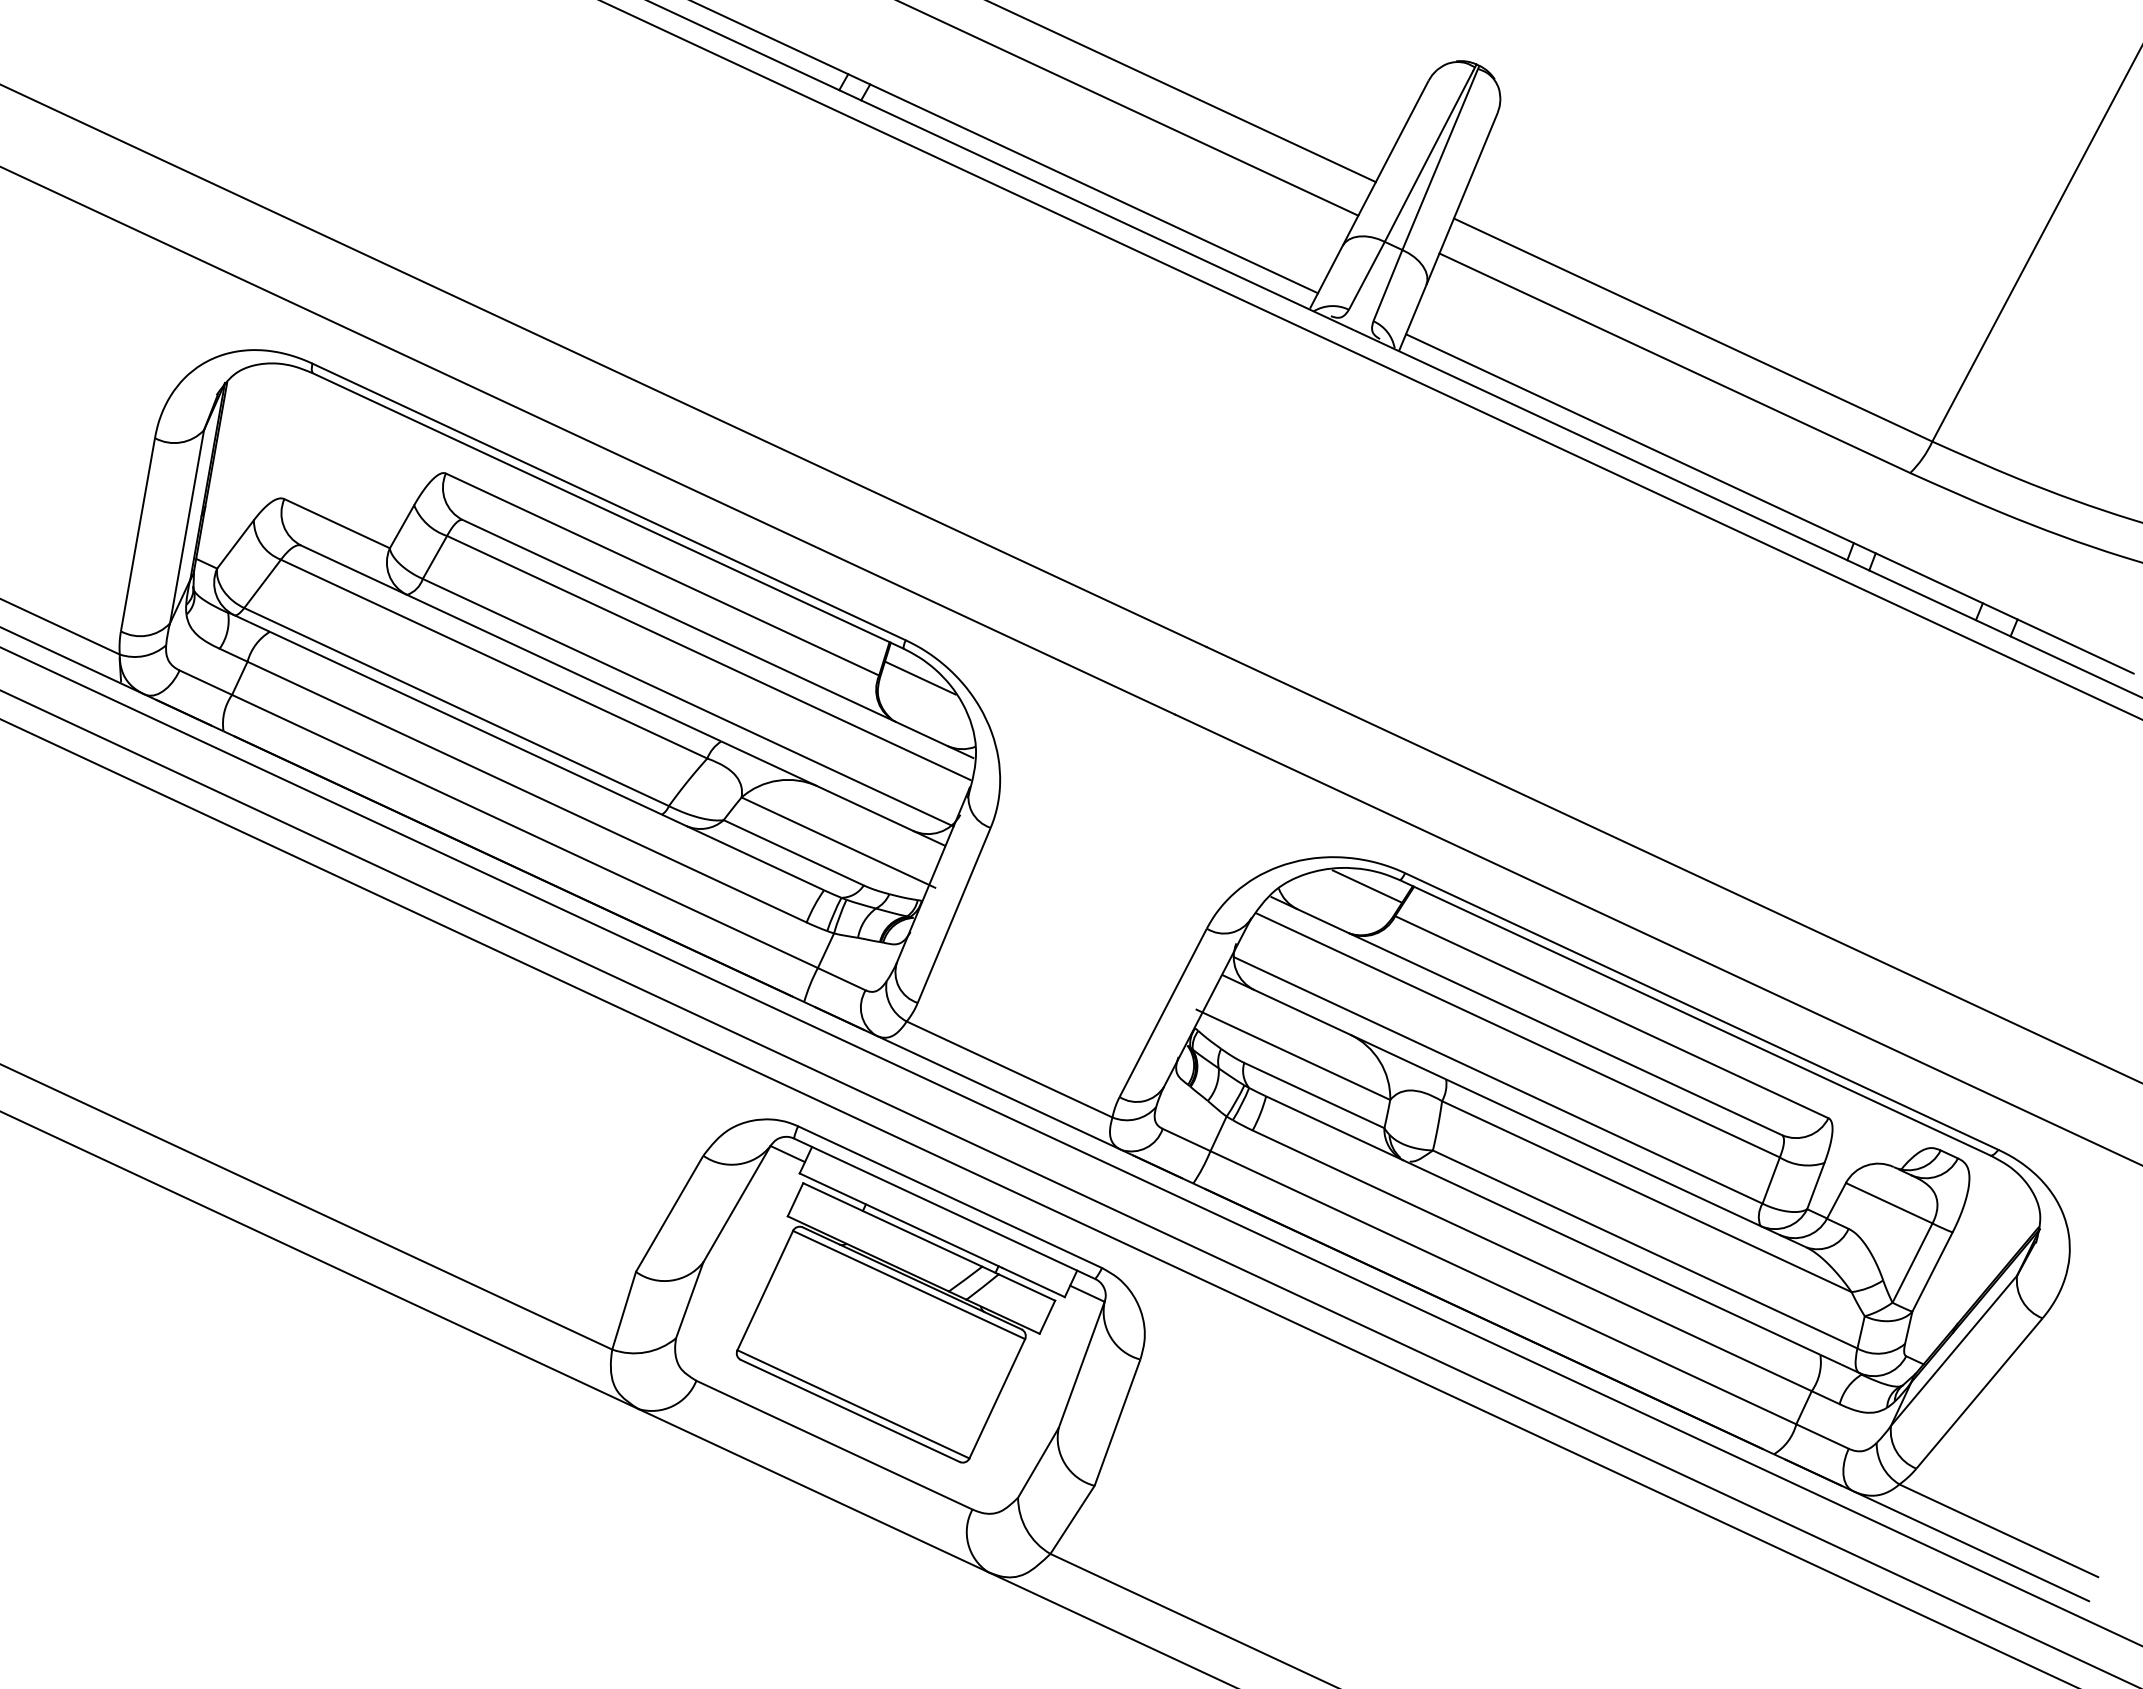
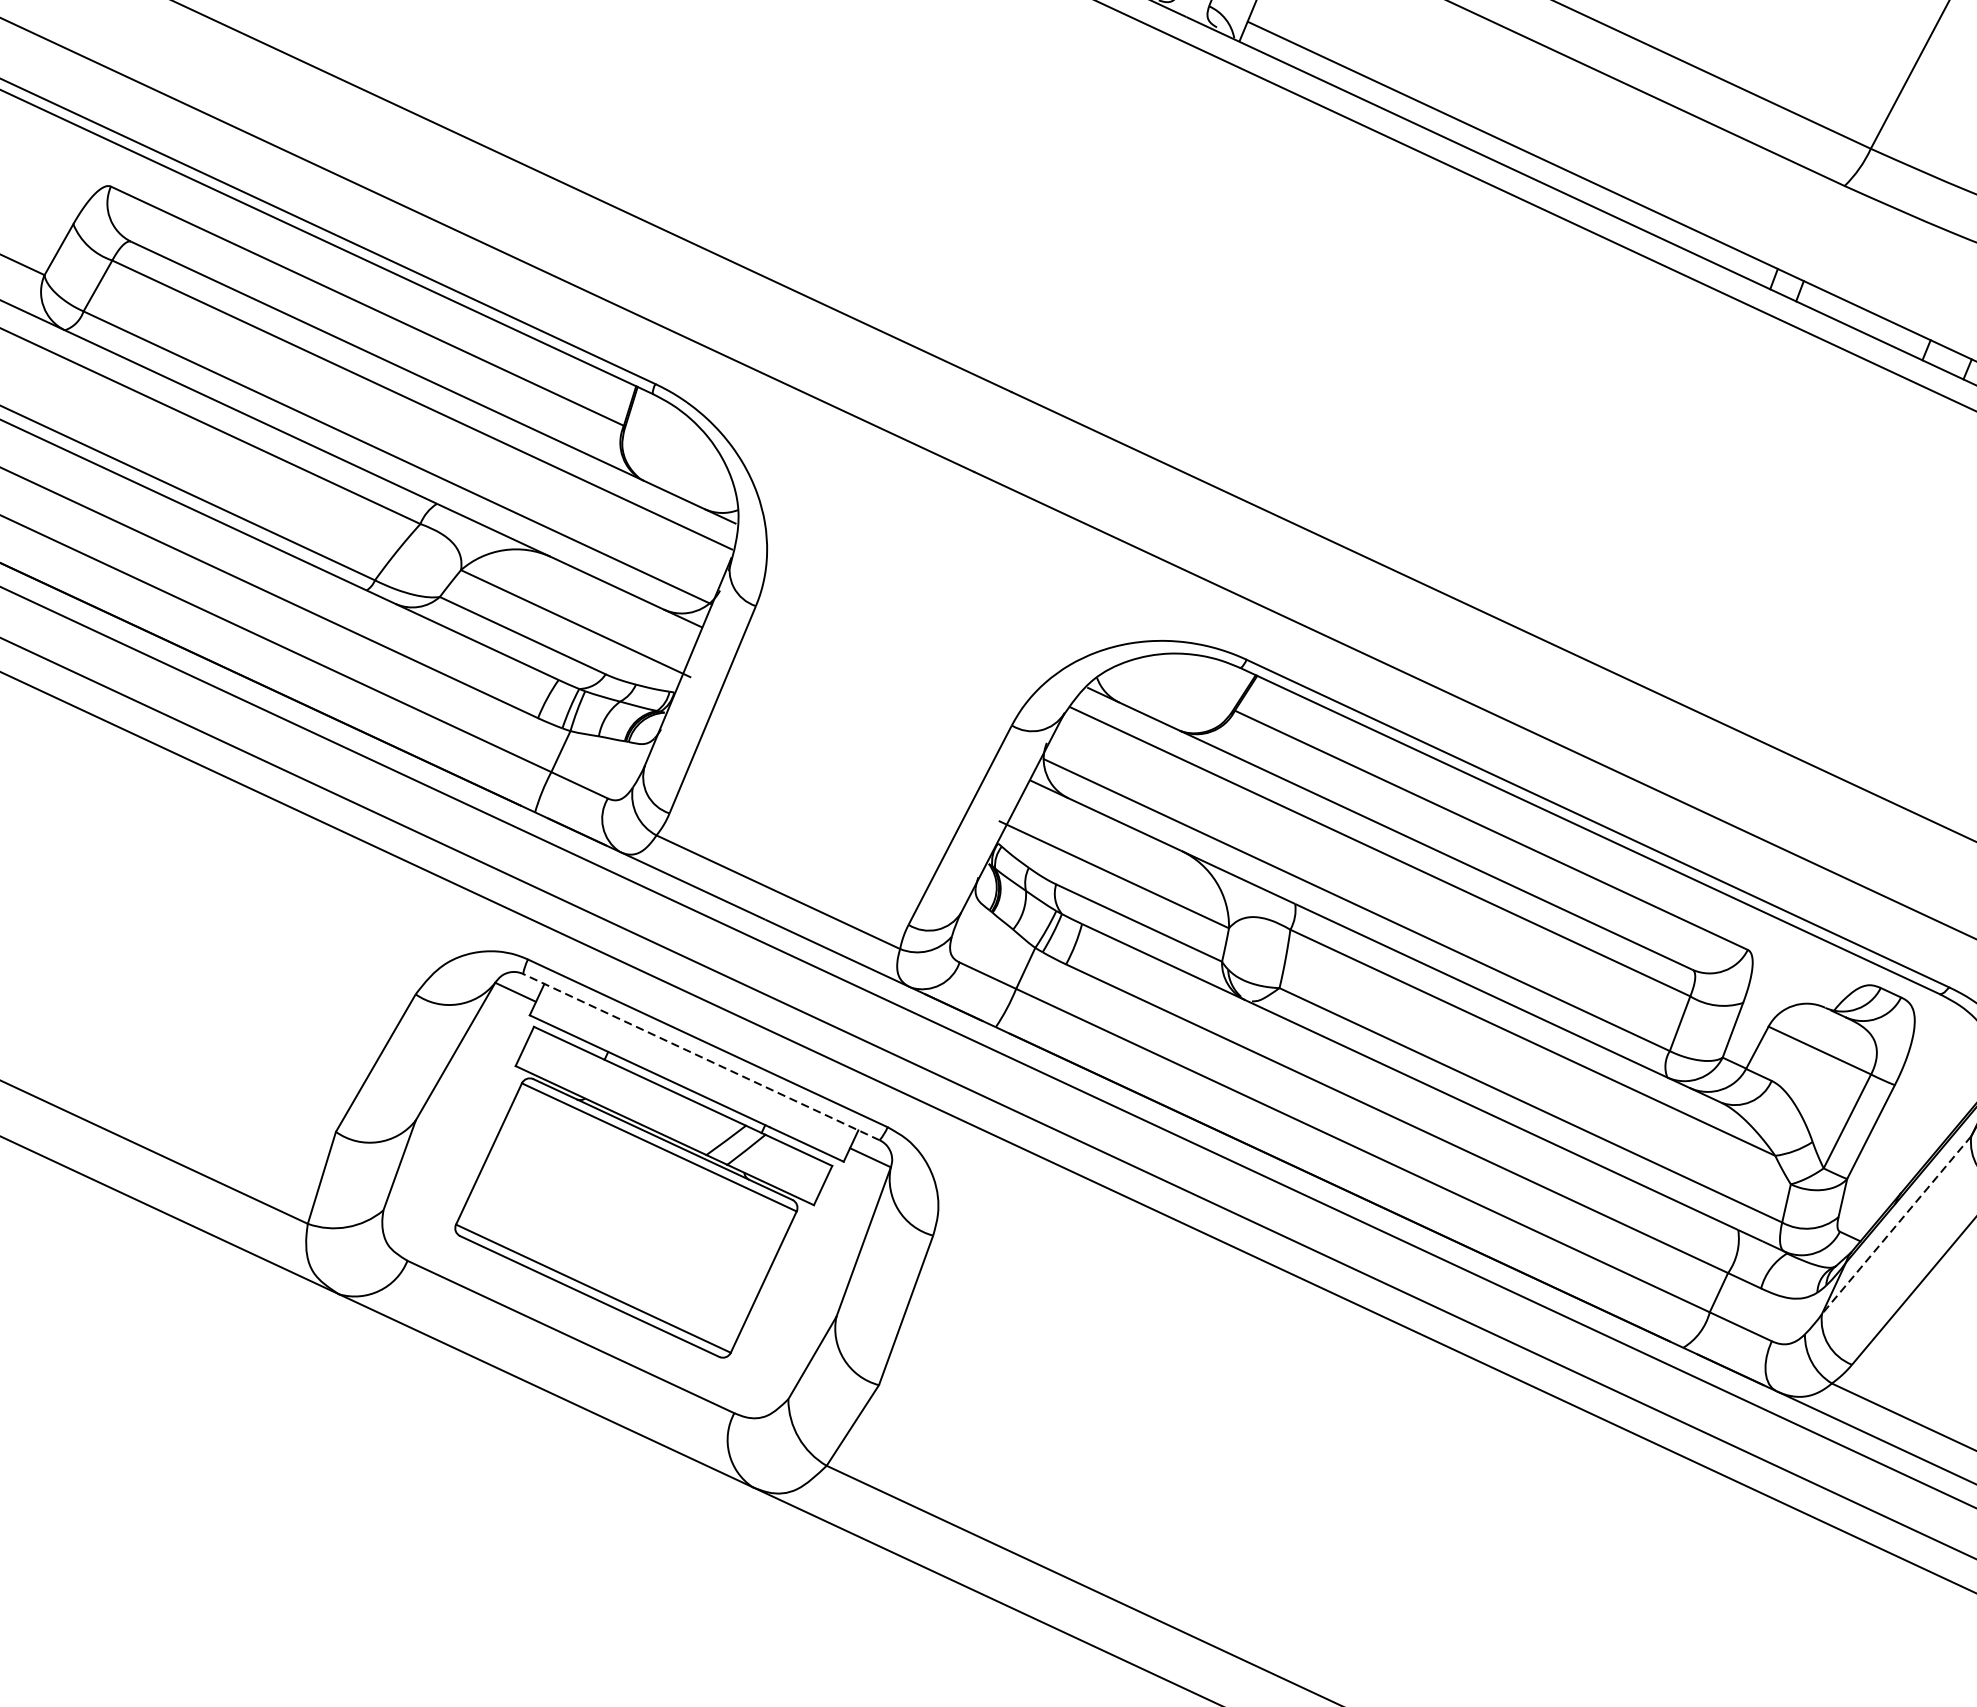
line: (920, 677) -> (672, 428), removed
line: (1367, 886) -> (1202, 675), removed
line: (944, 1208) -> (701, 1056), solid -> dashed
line: (1953, 1351) -> (1895, 1226), solid -> dashed

